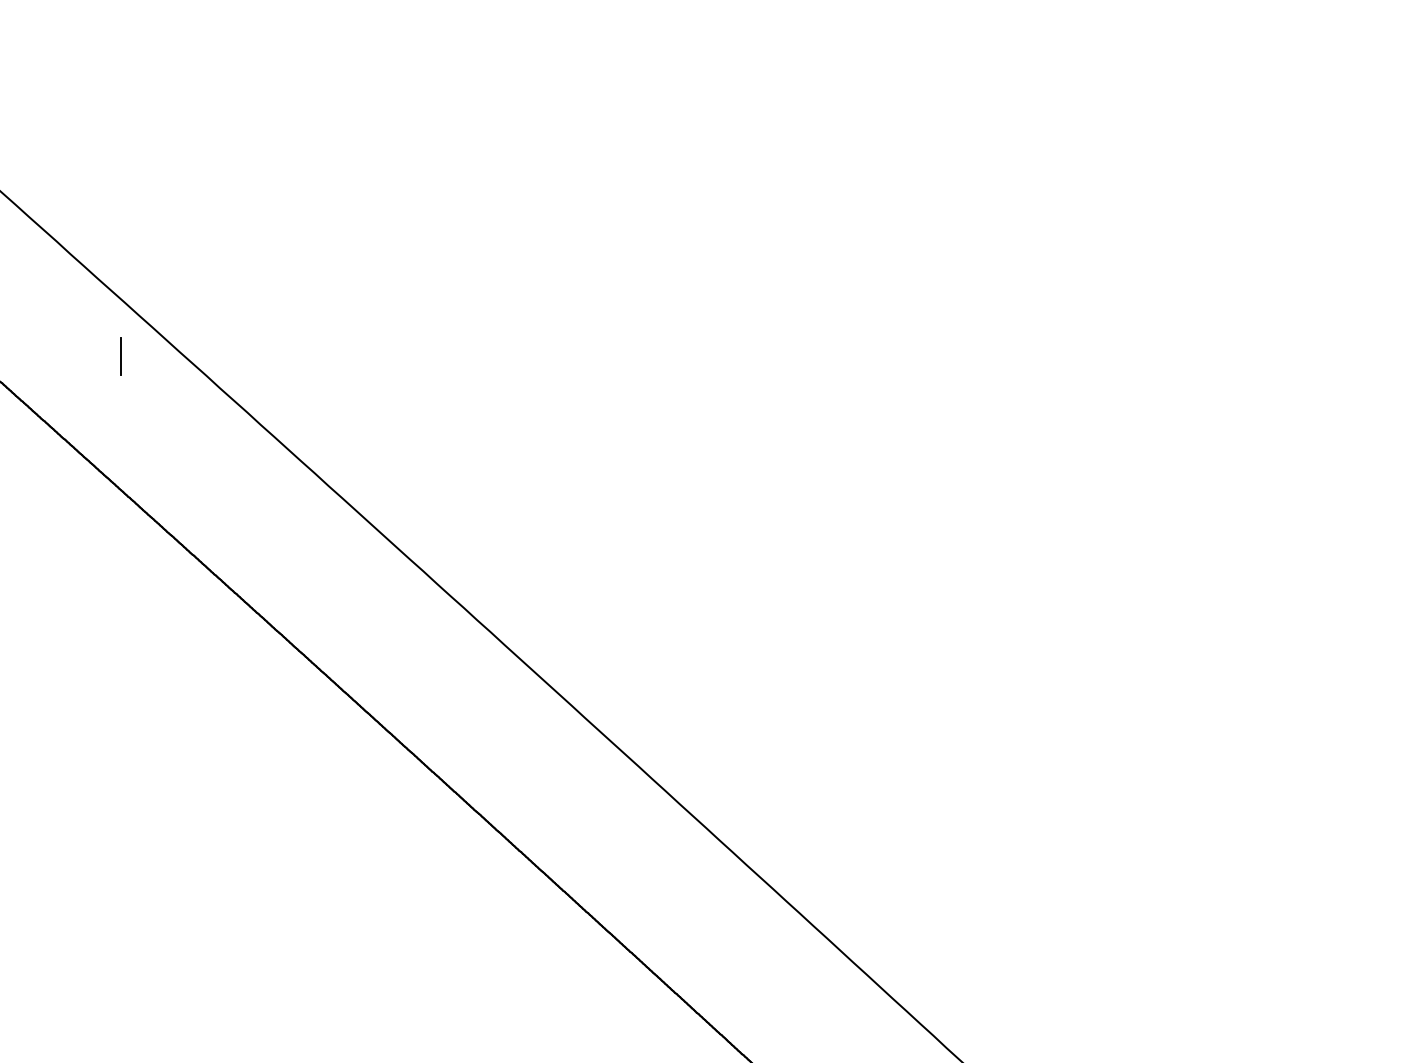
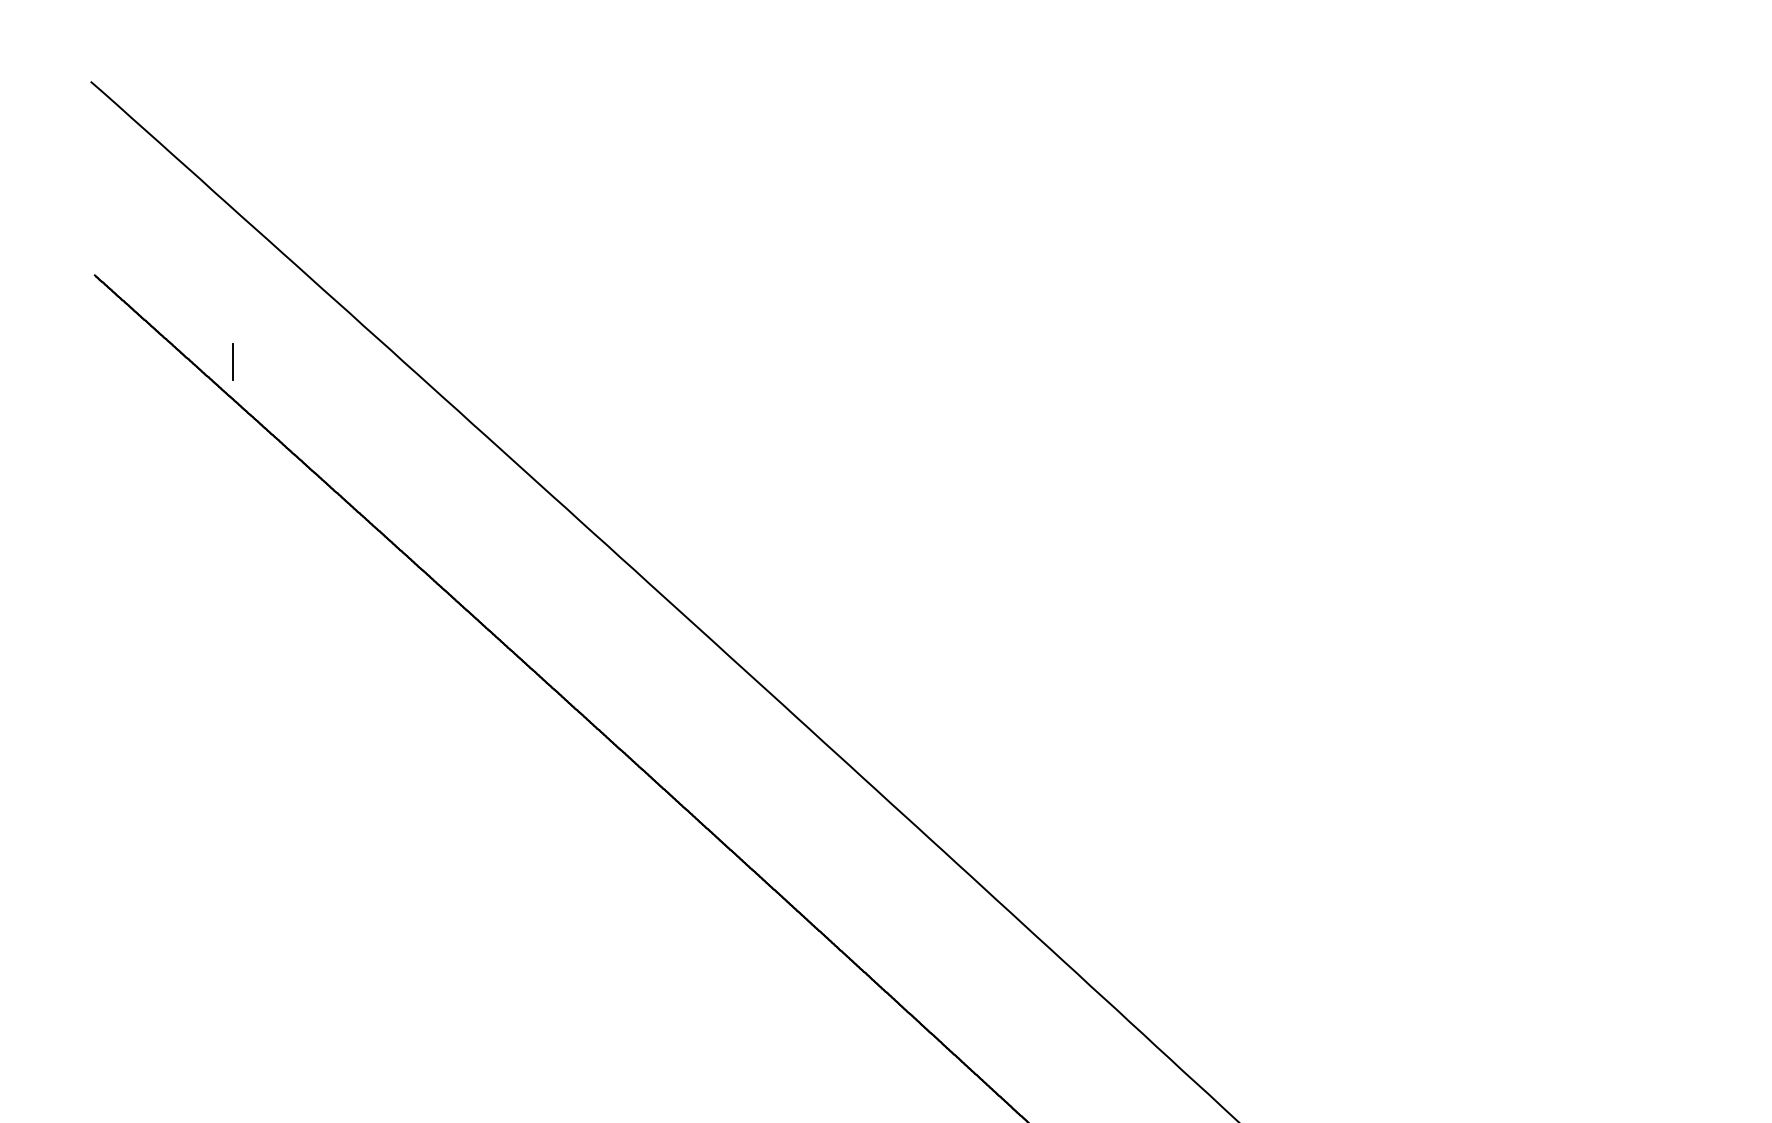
line: (119, 355) -> (232, 361), moved

